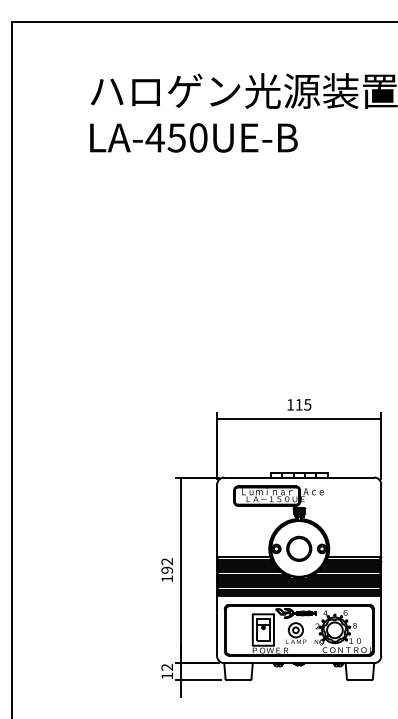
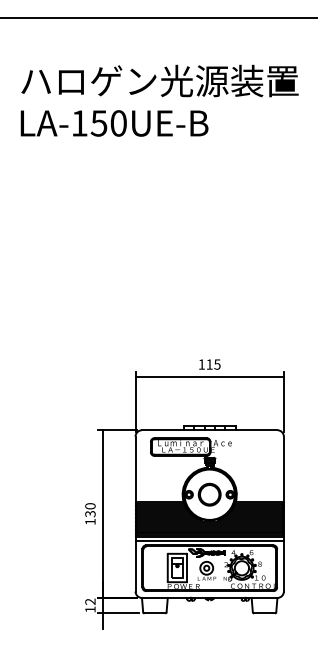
text: (154, 137) -> (78, 123), LA-450UE-B -> LA-150UE-B
text: (167, 565) -> (90, 509), 192 -> 130
line: (299, 600) -> (209, 541), added

